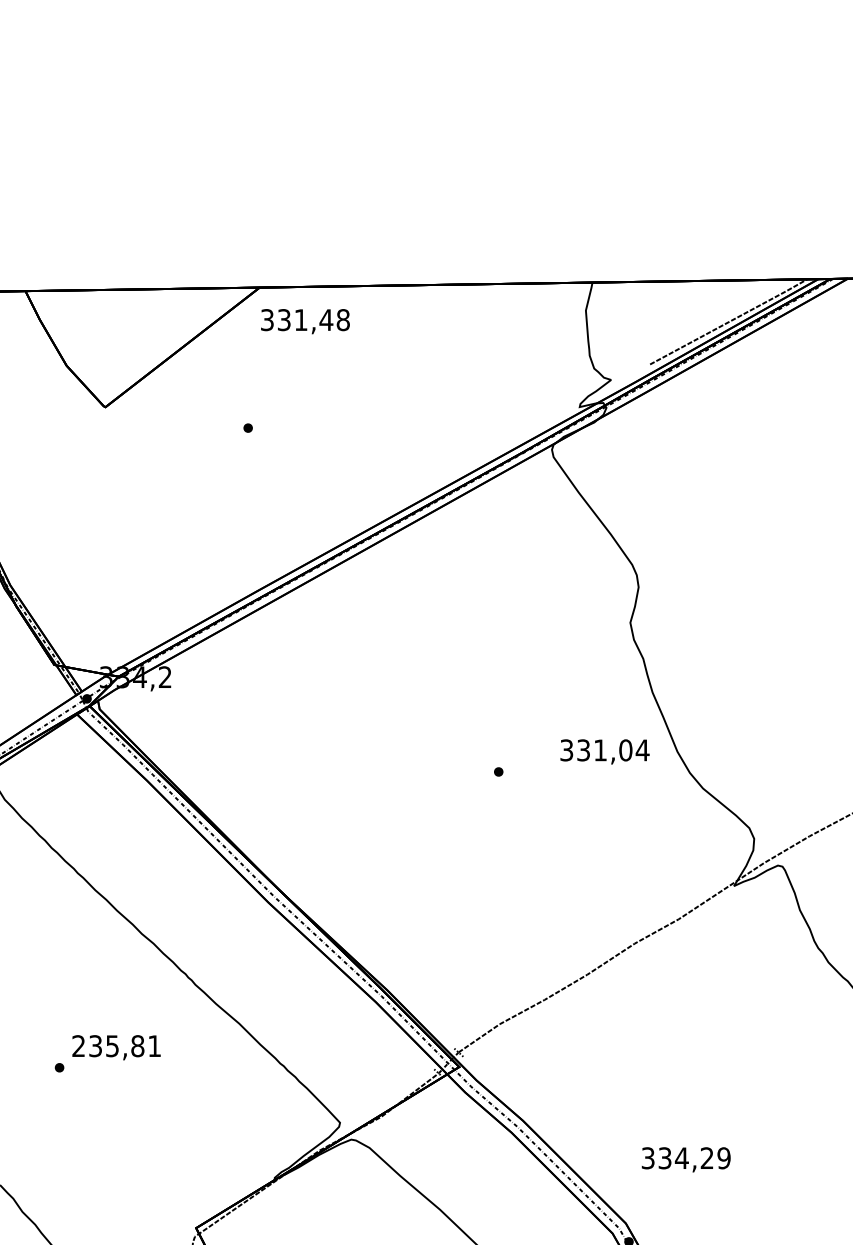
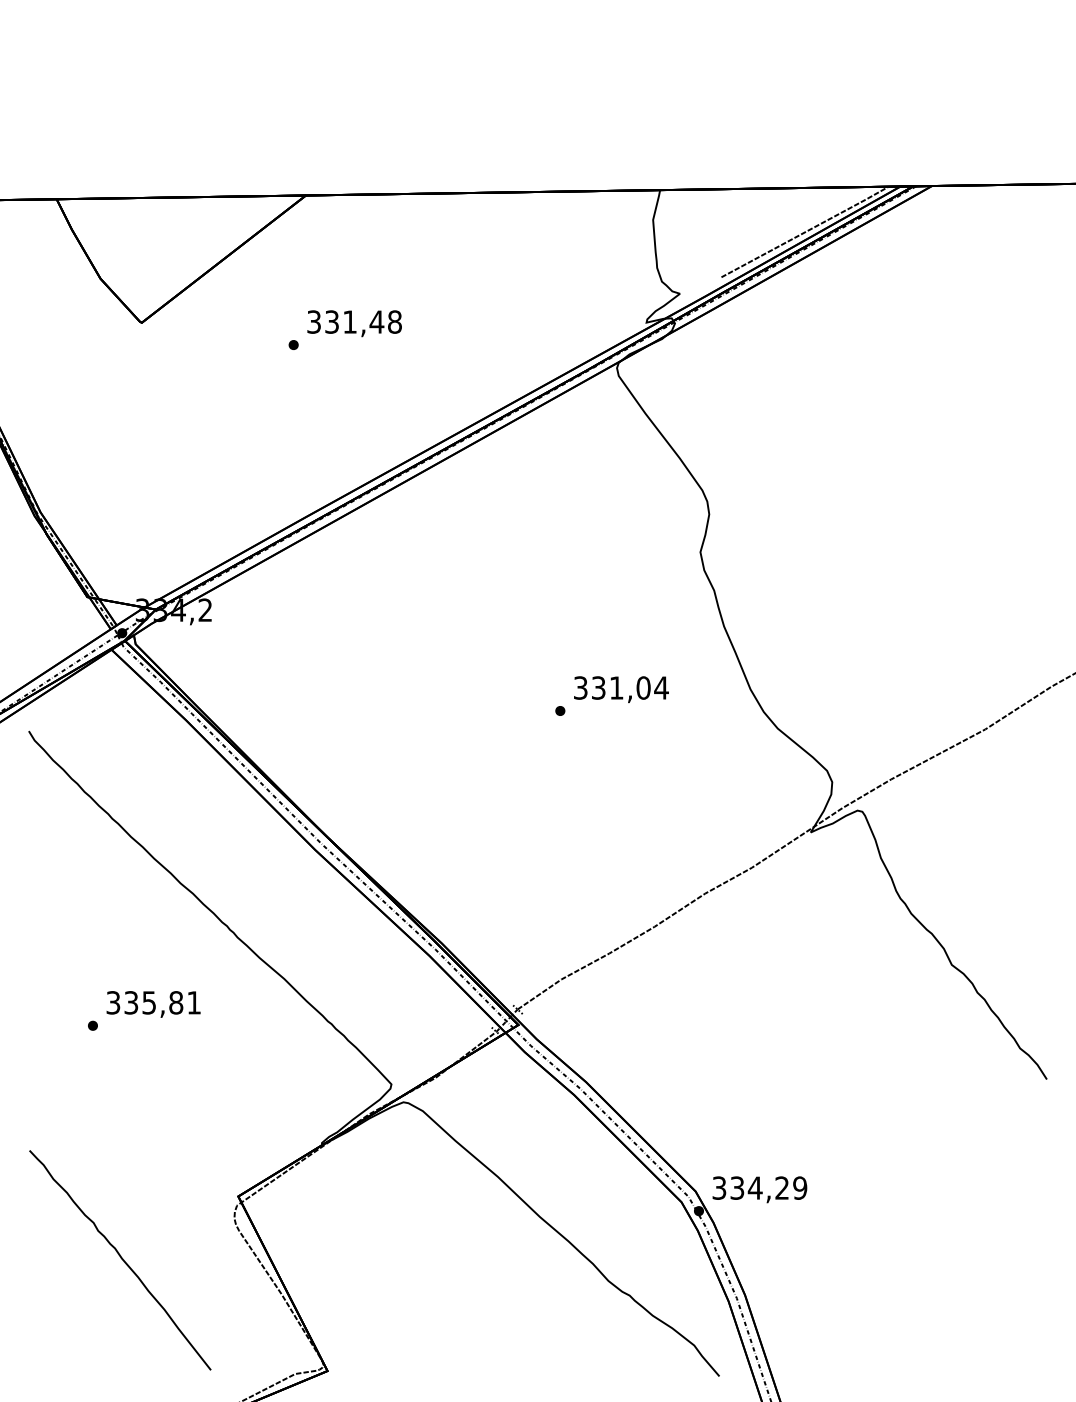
text: (305, 321) -> (354, 323), moved
text: (605, 751) -> (621, 689), moved
text: (78, 1045) -> (113, 1002), 235,81 -> 335,81
text: (685, 1159) -> (759, 1189), moved

